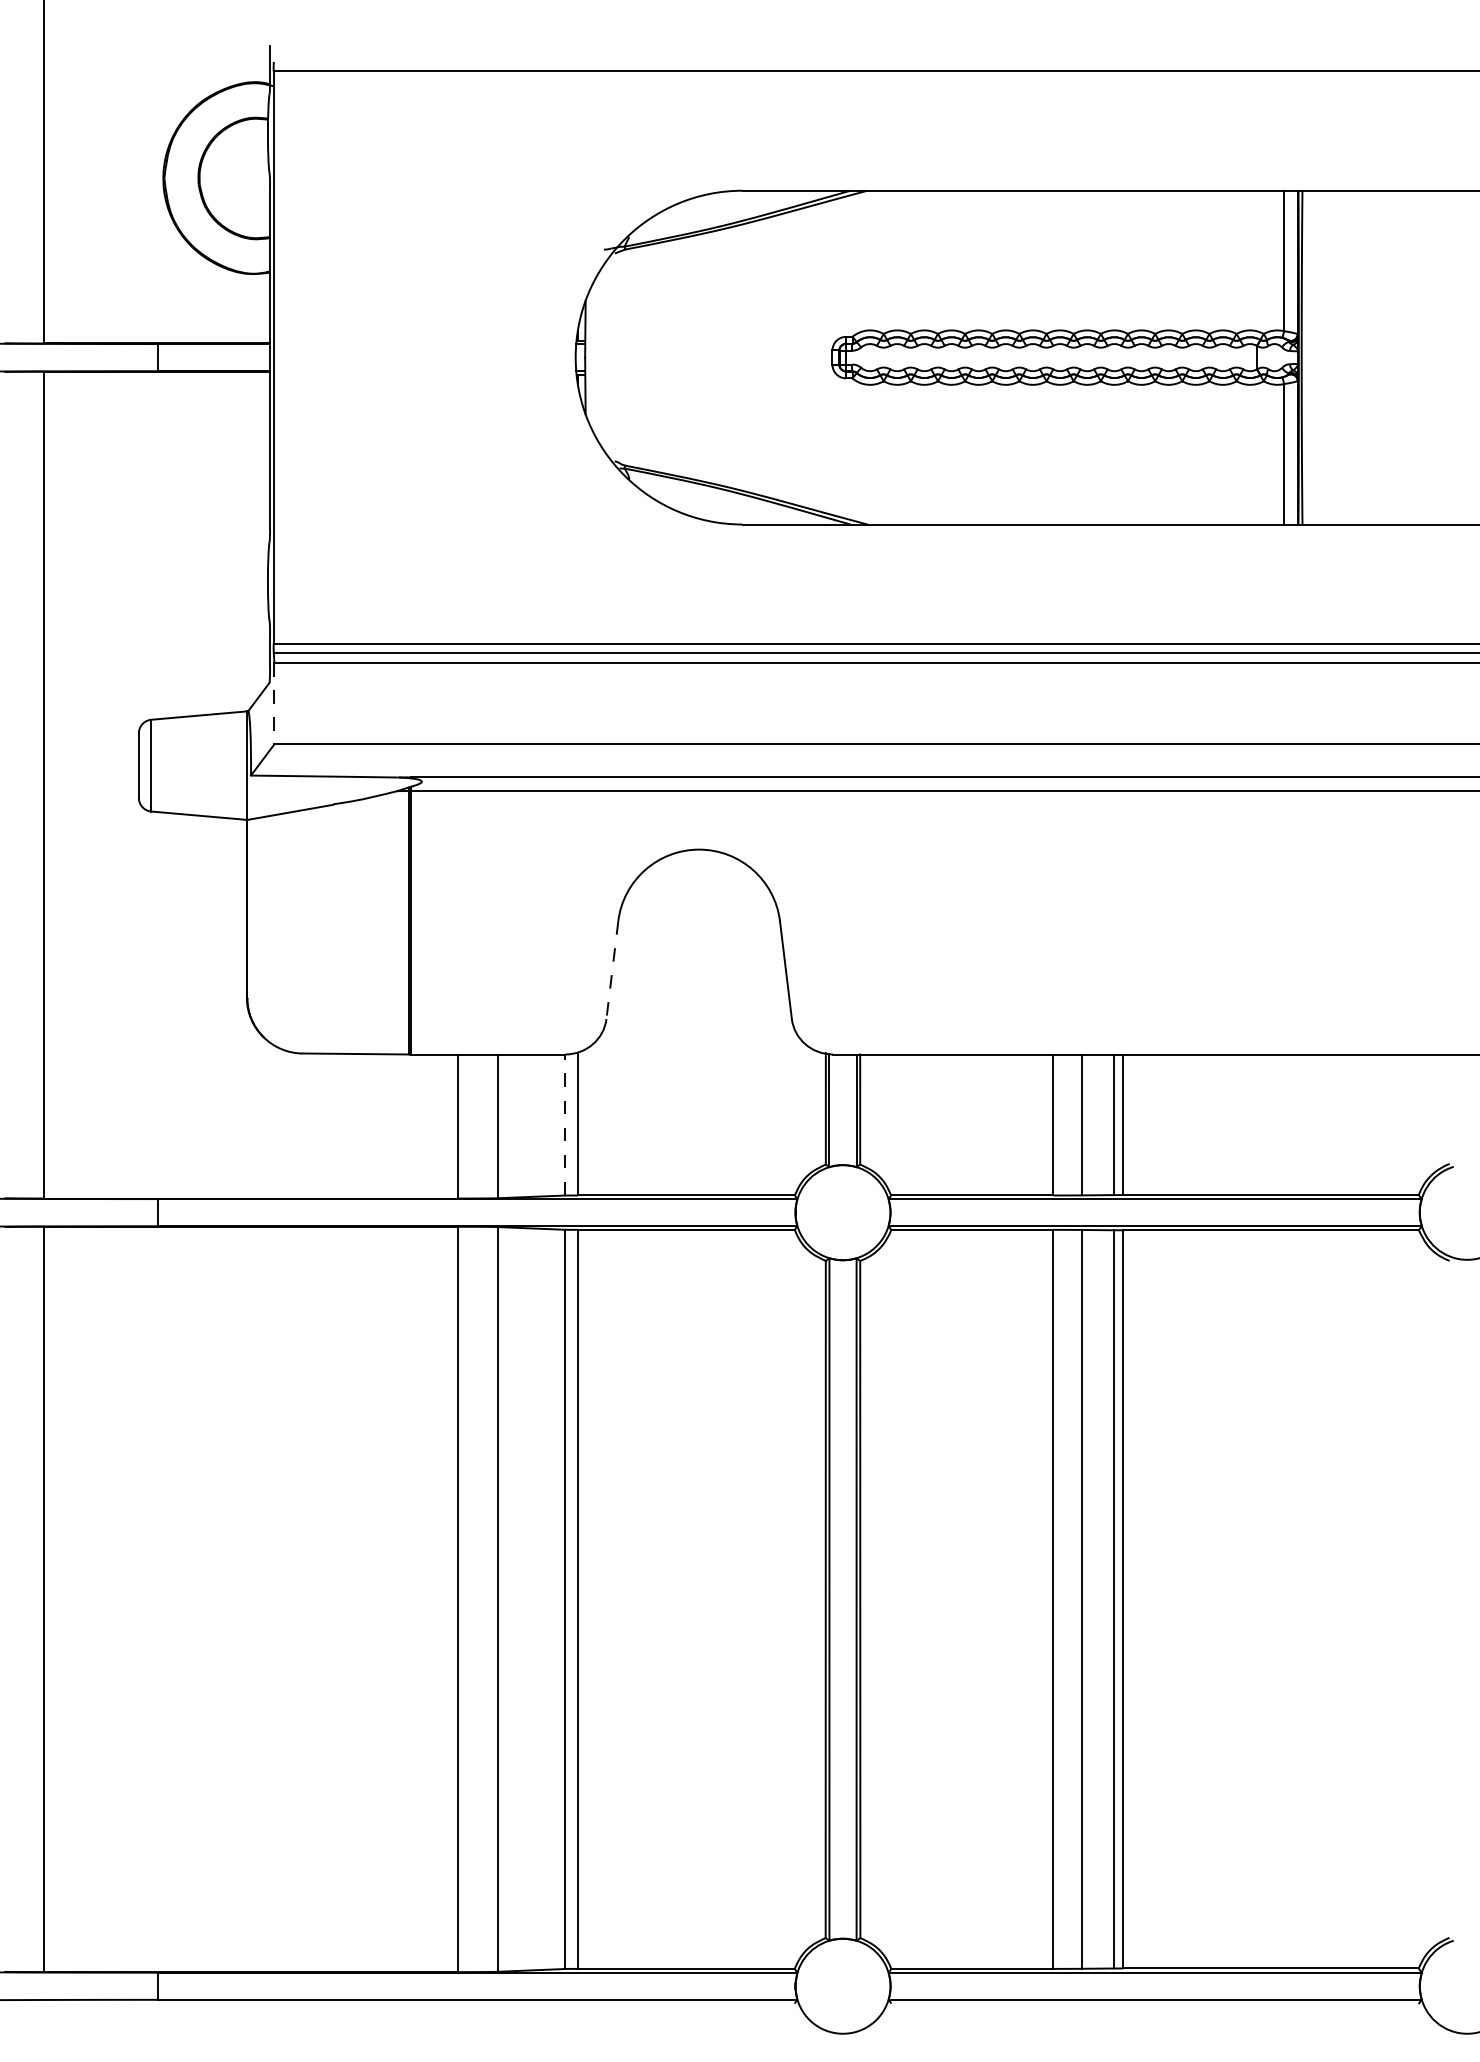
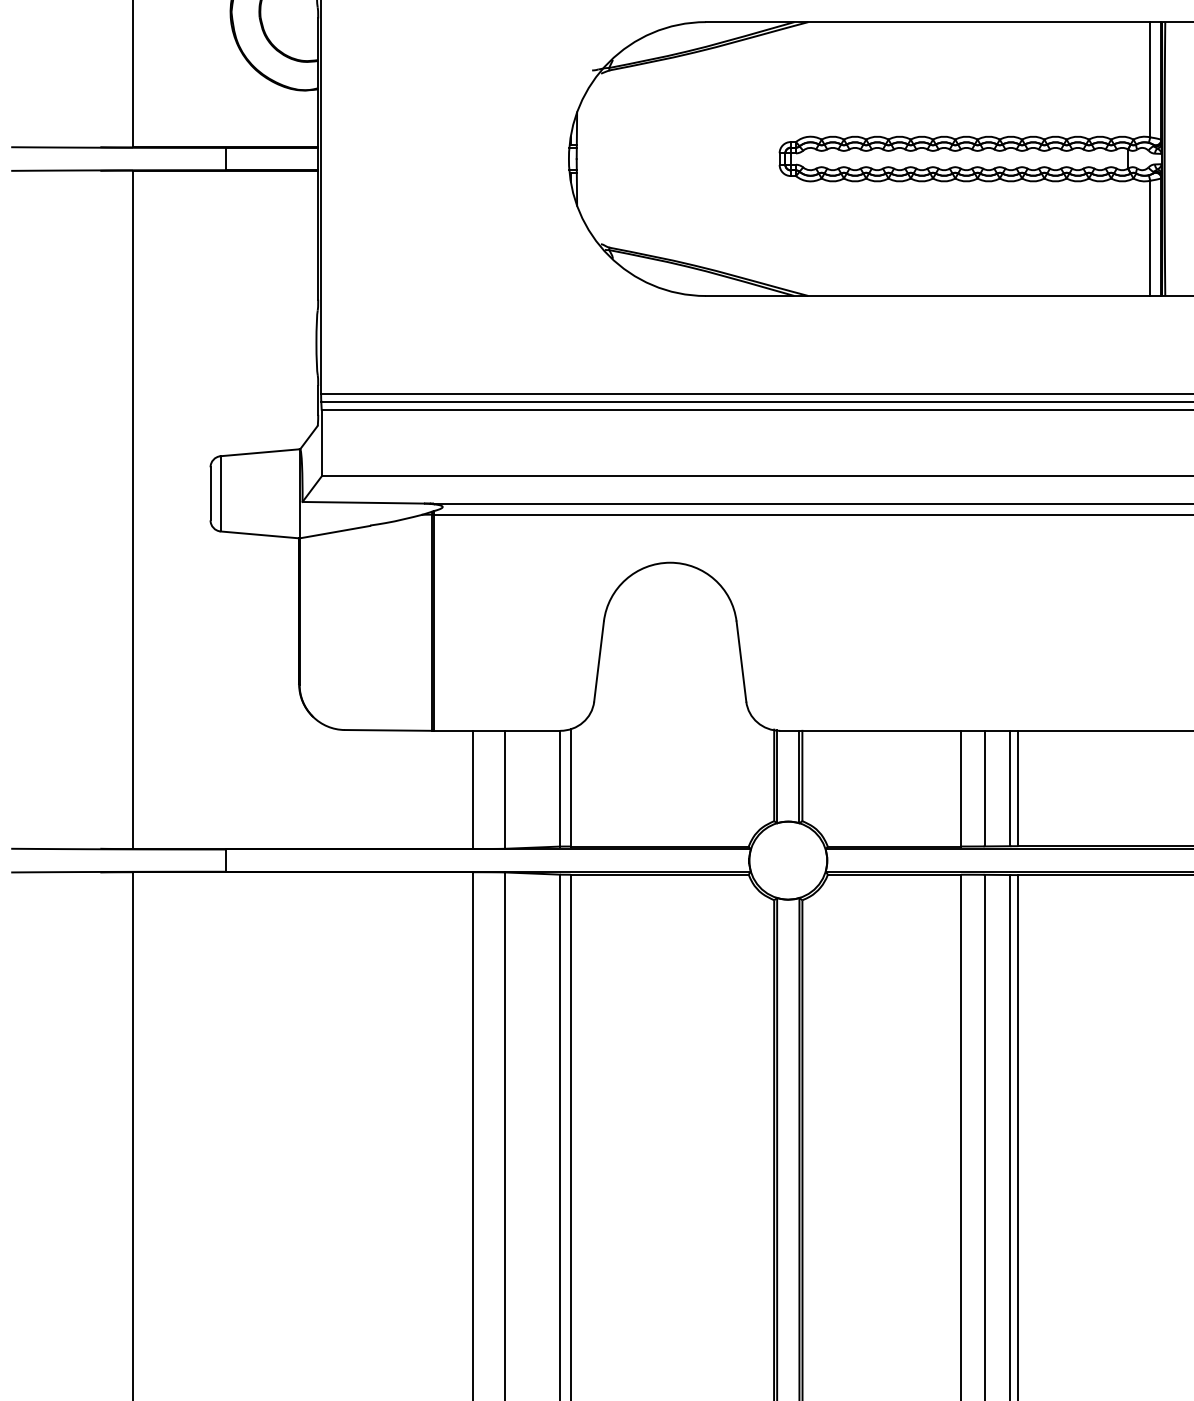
line: (274, 703) -> (321, 442), dashed -> solid
line: (612, 970) -> (599, 661), dashed -> solid
line: (564, 1125) -> (559, 789), dashed -> solid

